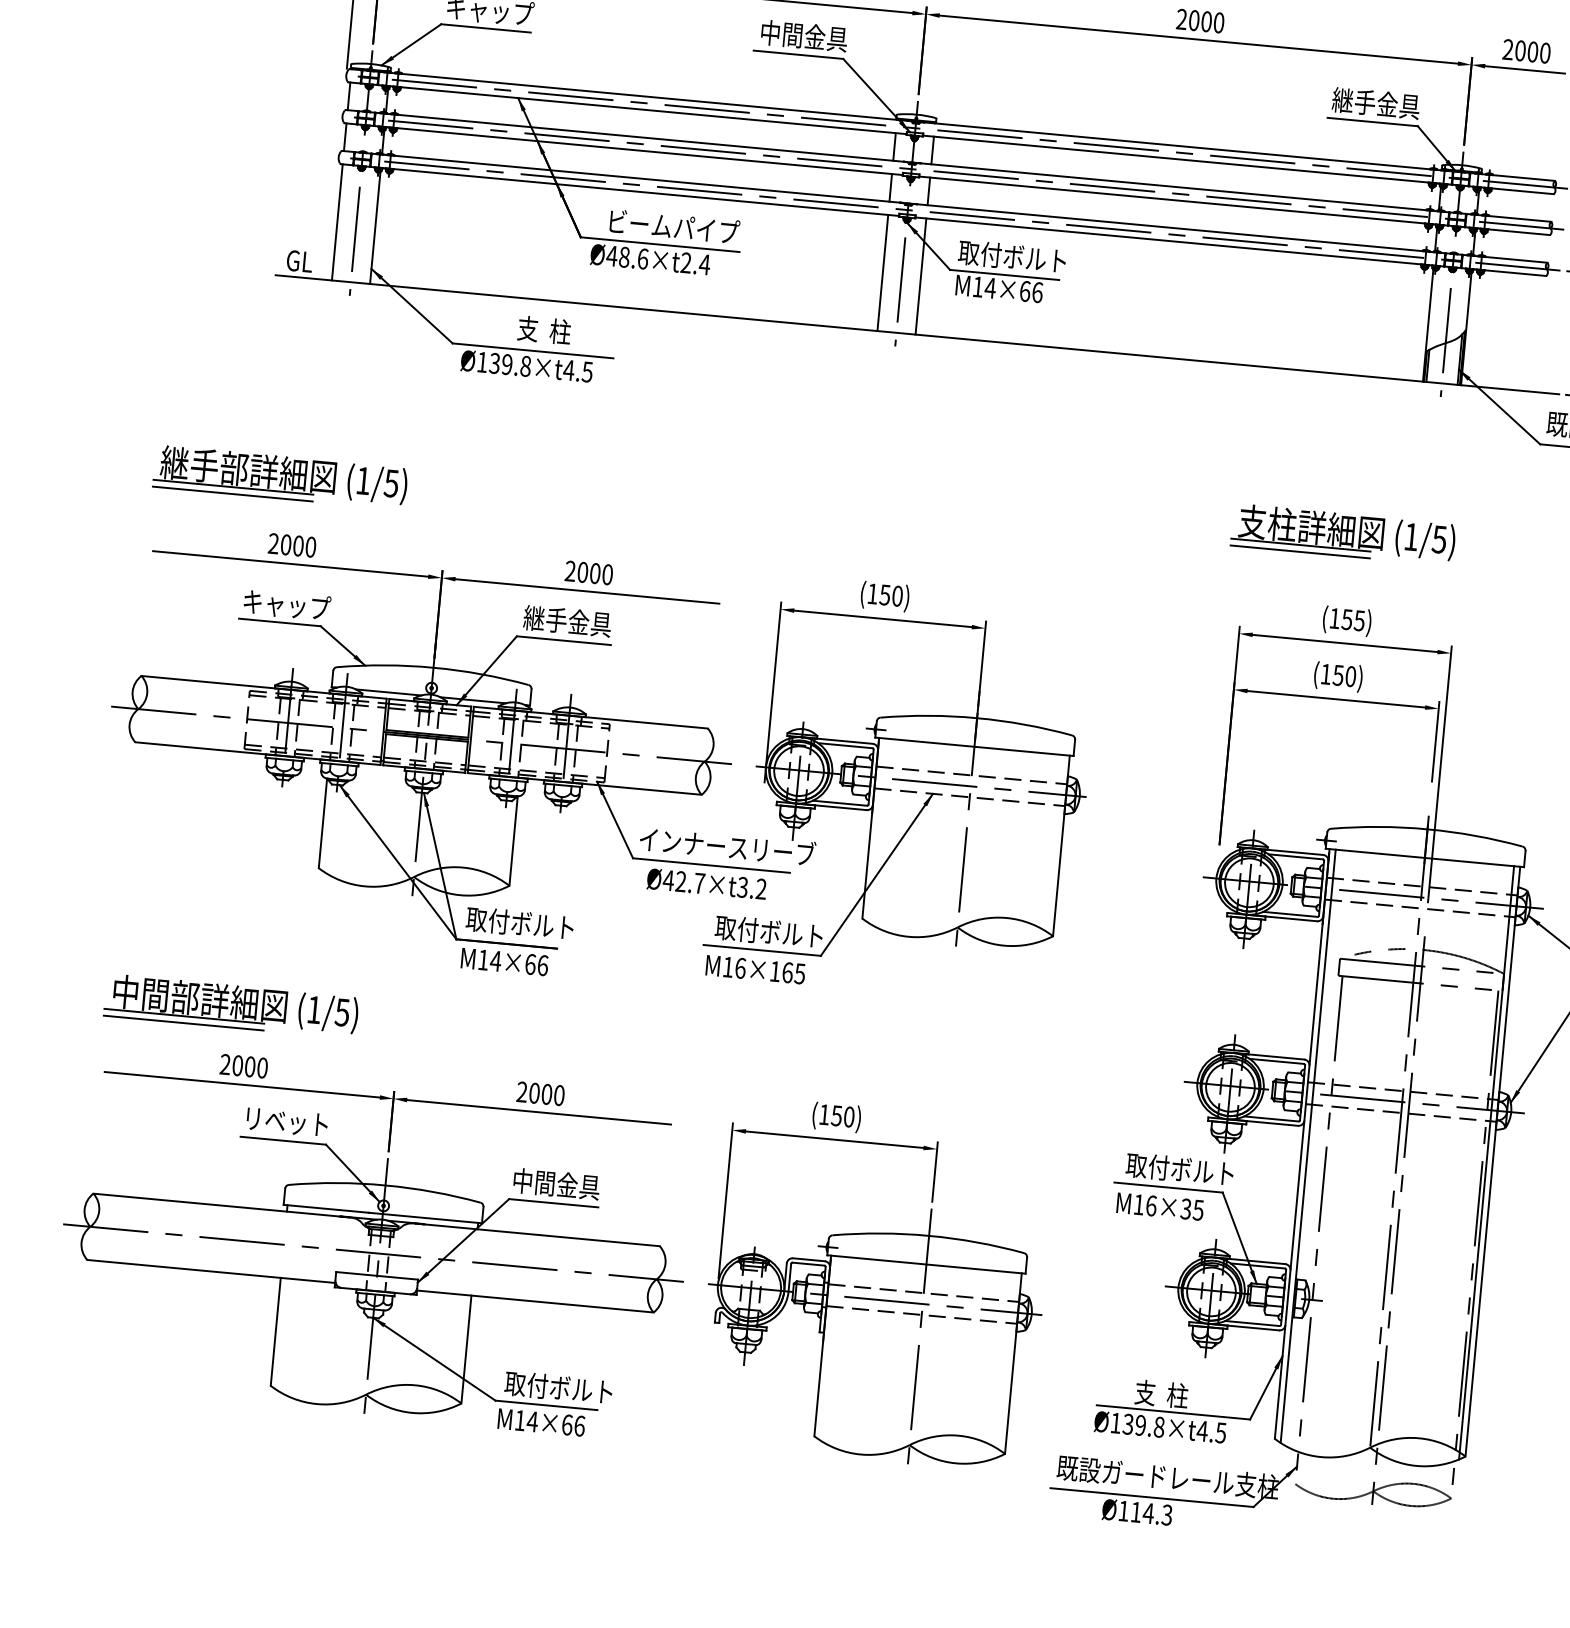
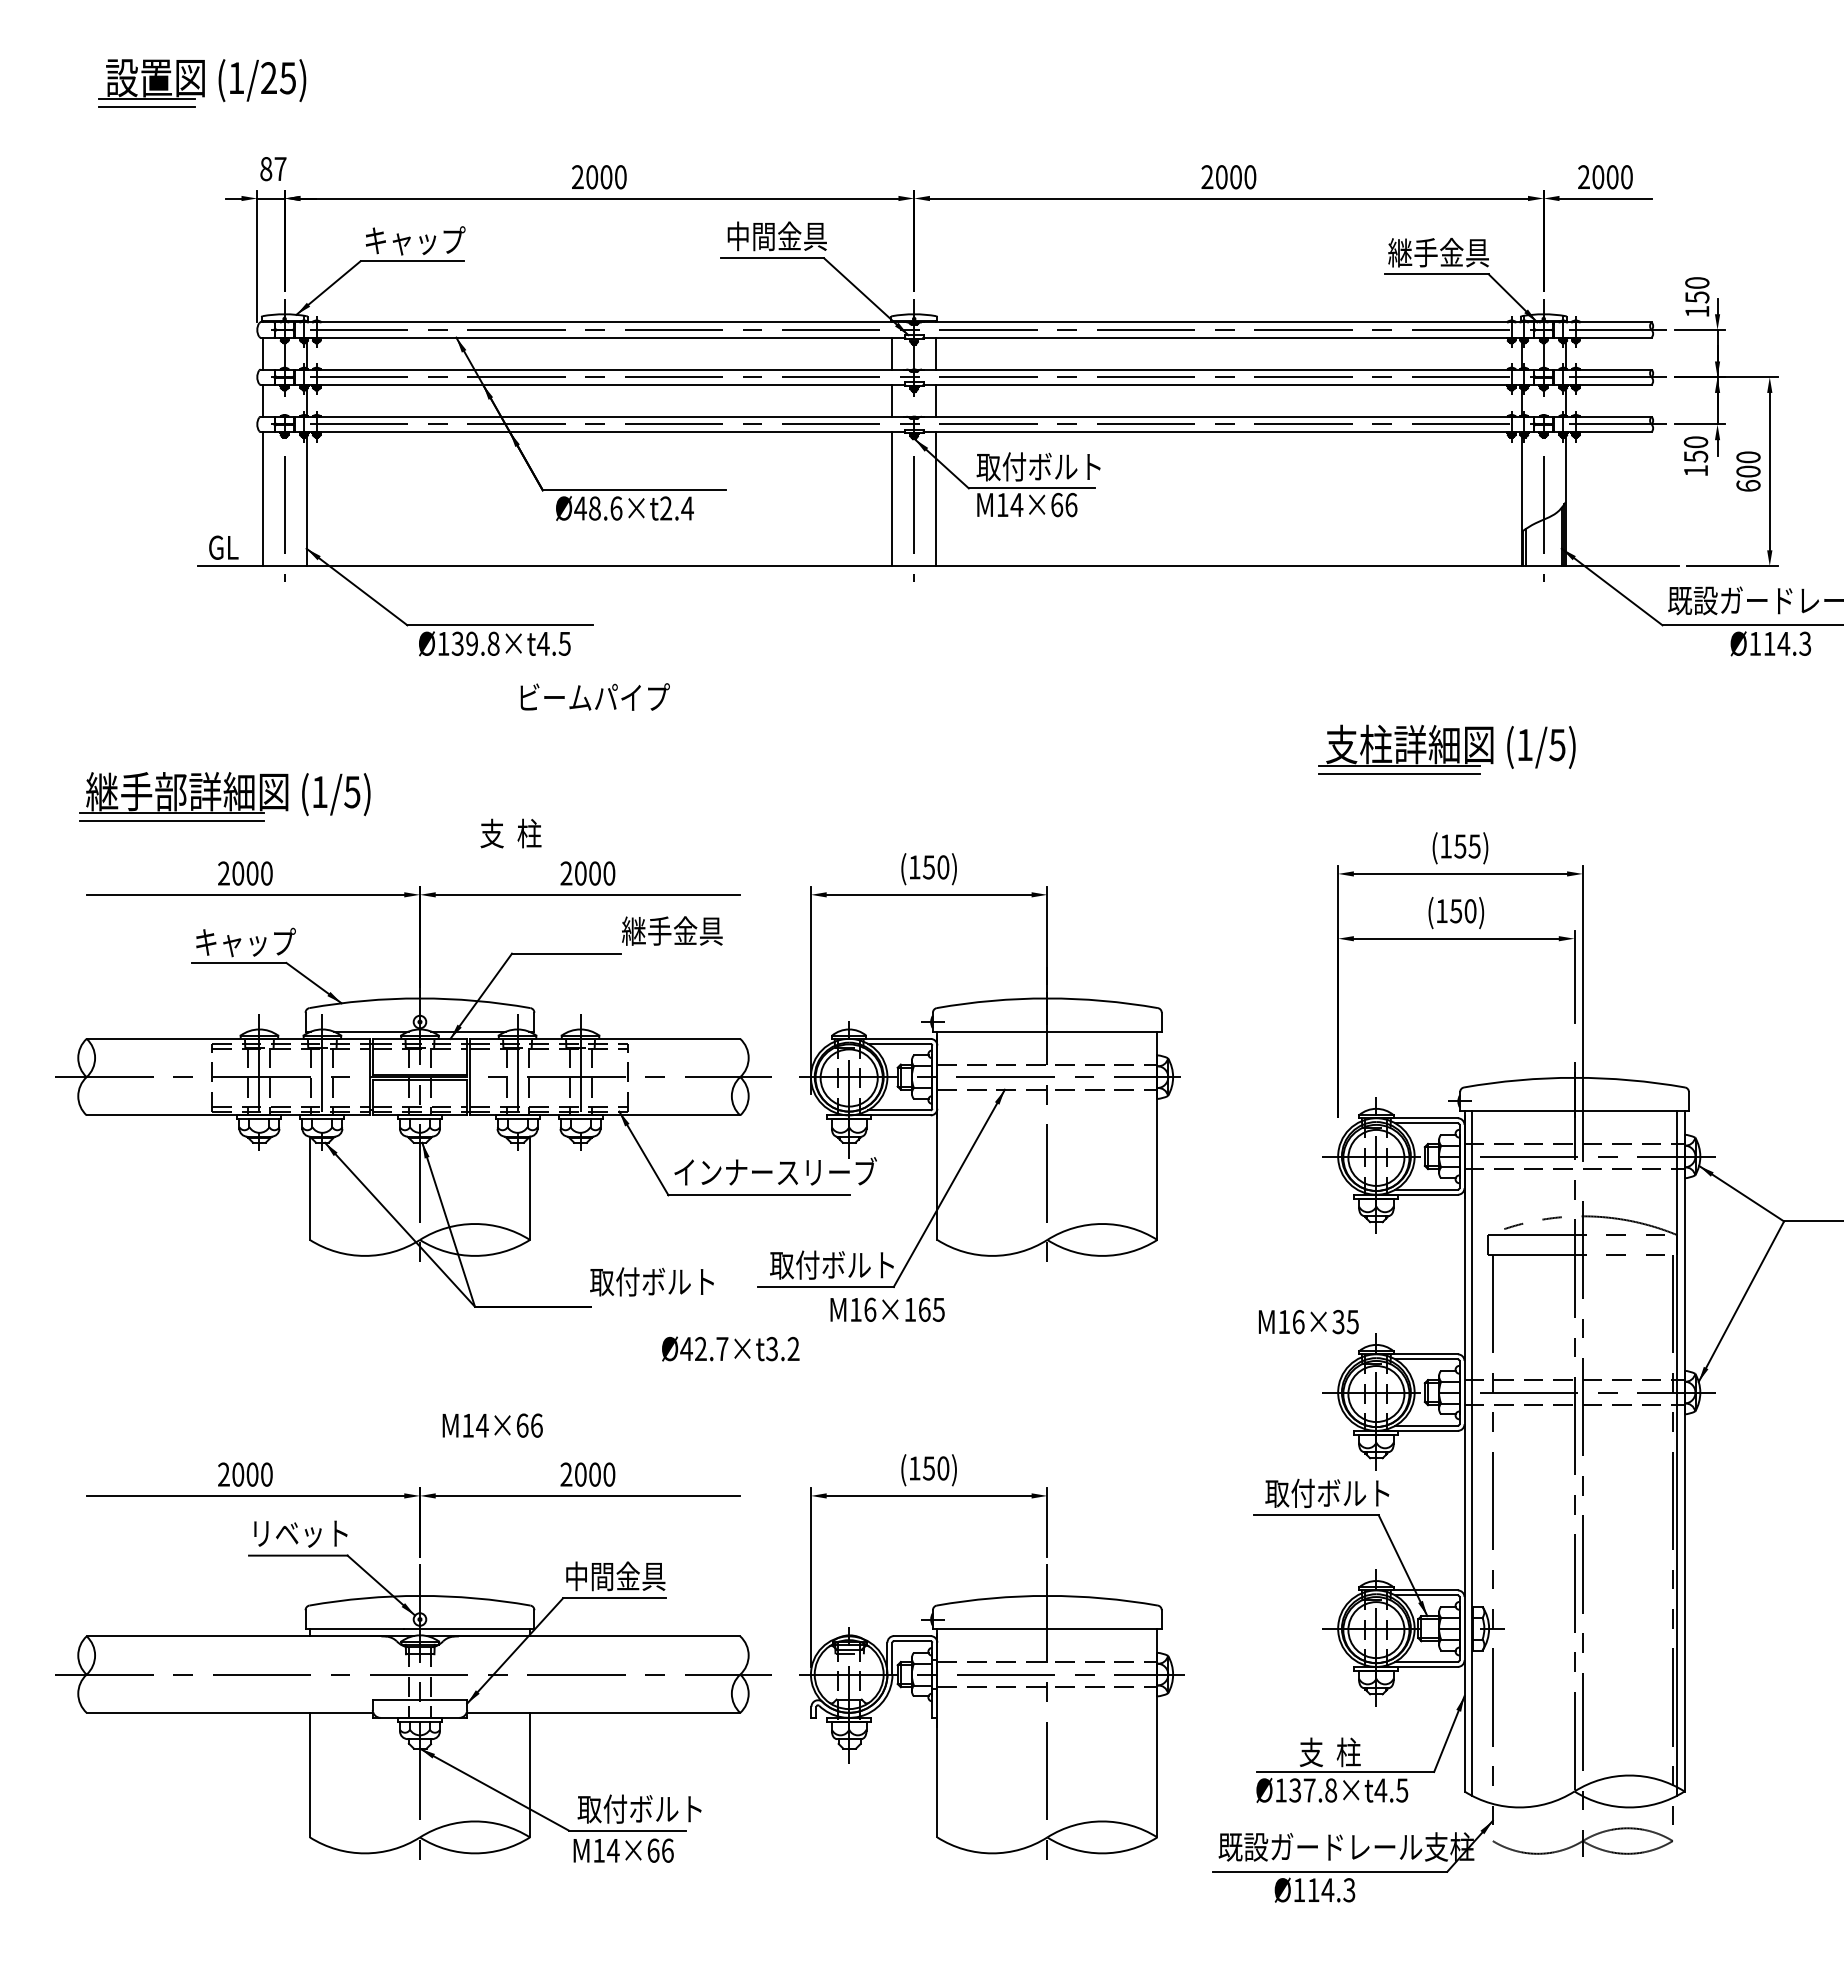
text: (674, 226) -> (594, 696), moved
text: (543, 330) -> (510, 833), moved
text: (567, 620) -> (672, 930), moved
text: (706, 883) -> (730, 1348), moved
text: (519, 923) -> (651, 1281), moved
text: (504, 961) -> (492, 1425), moved
text: (755, 969) -> (887, 1309), moved
part: (231, 1006) -> (224, 1407), removed
text: (1160, 1207) -> (1308, 1322), moved
text: (1140, 1425) -> (1309, 1790), Ø139.8×t4.5 -> Ø137.8×t4.5

